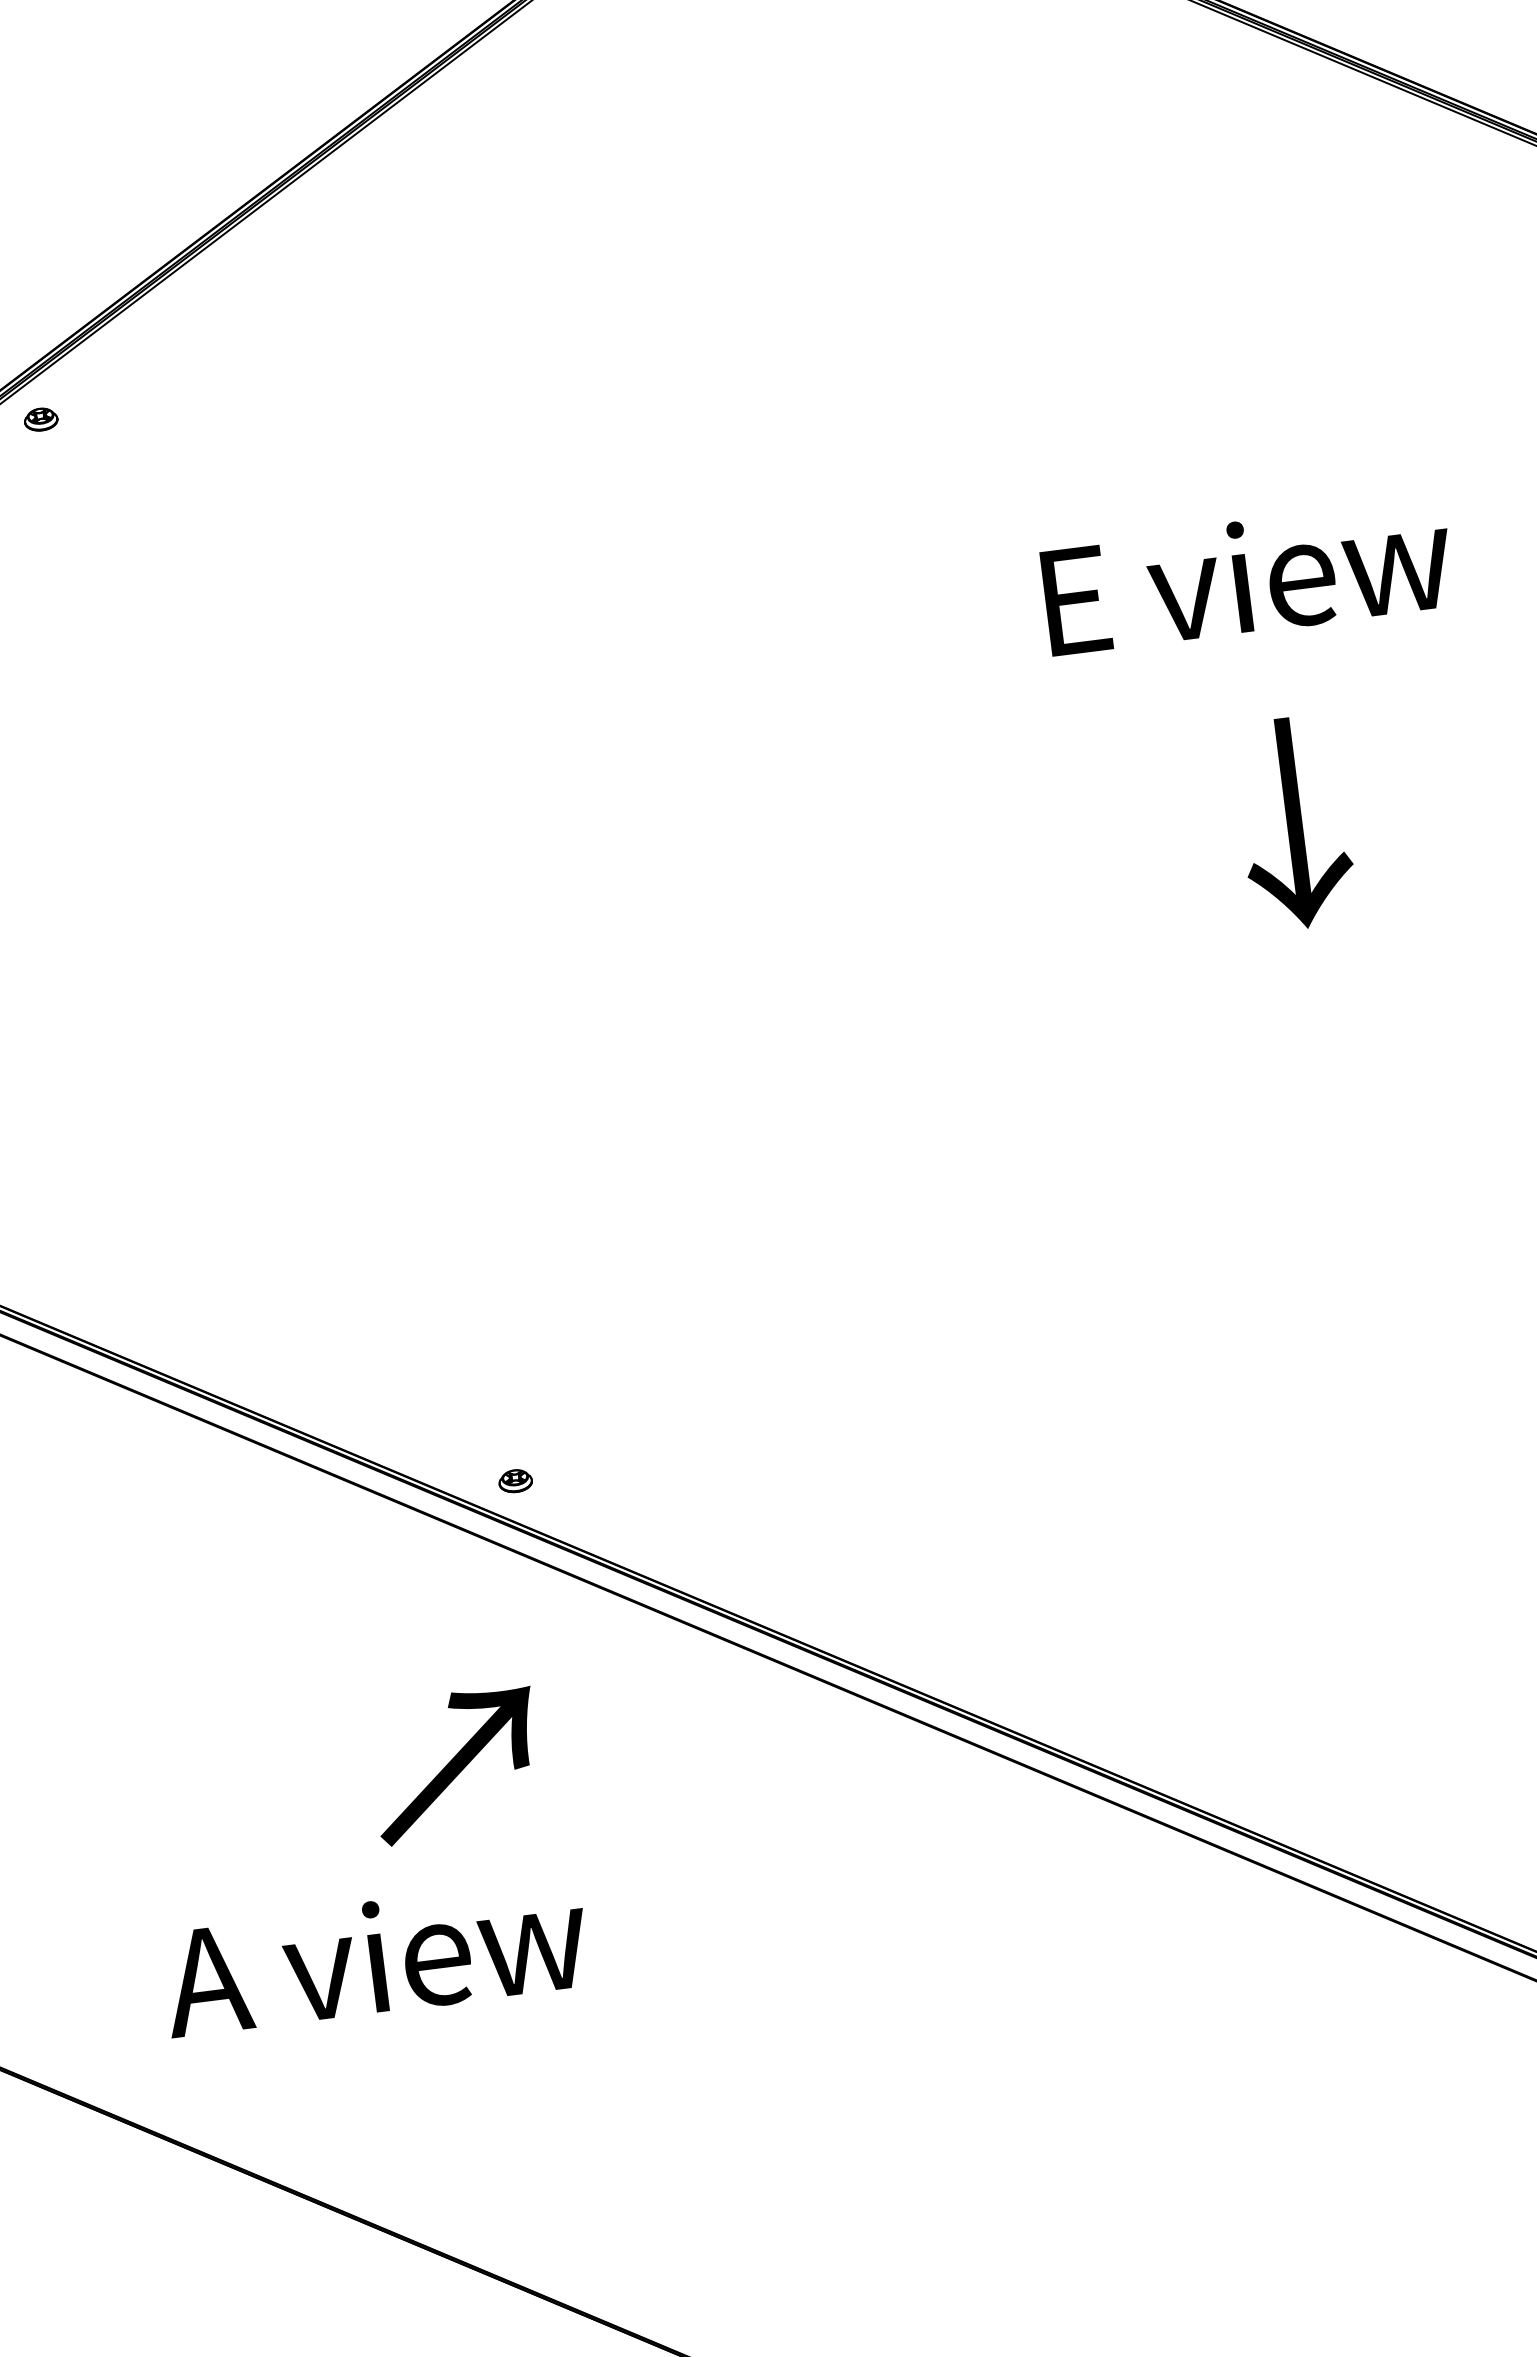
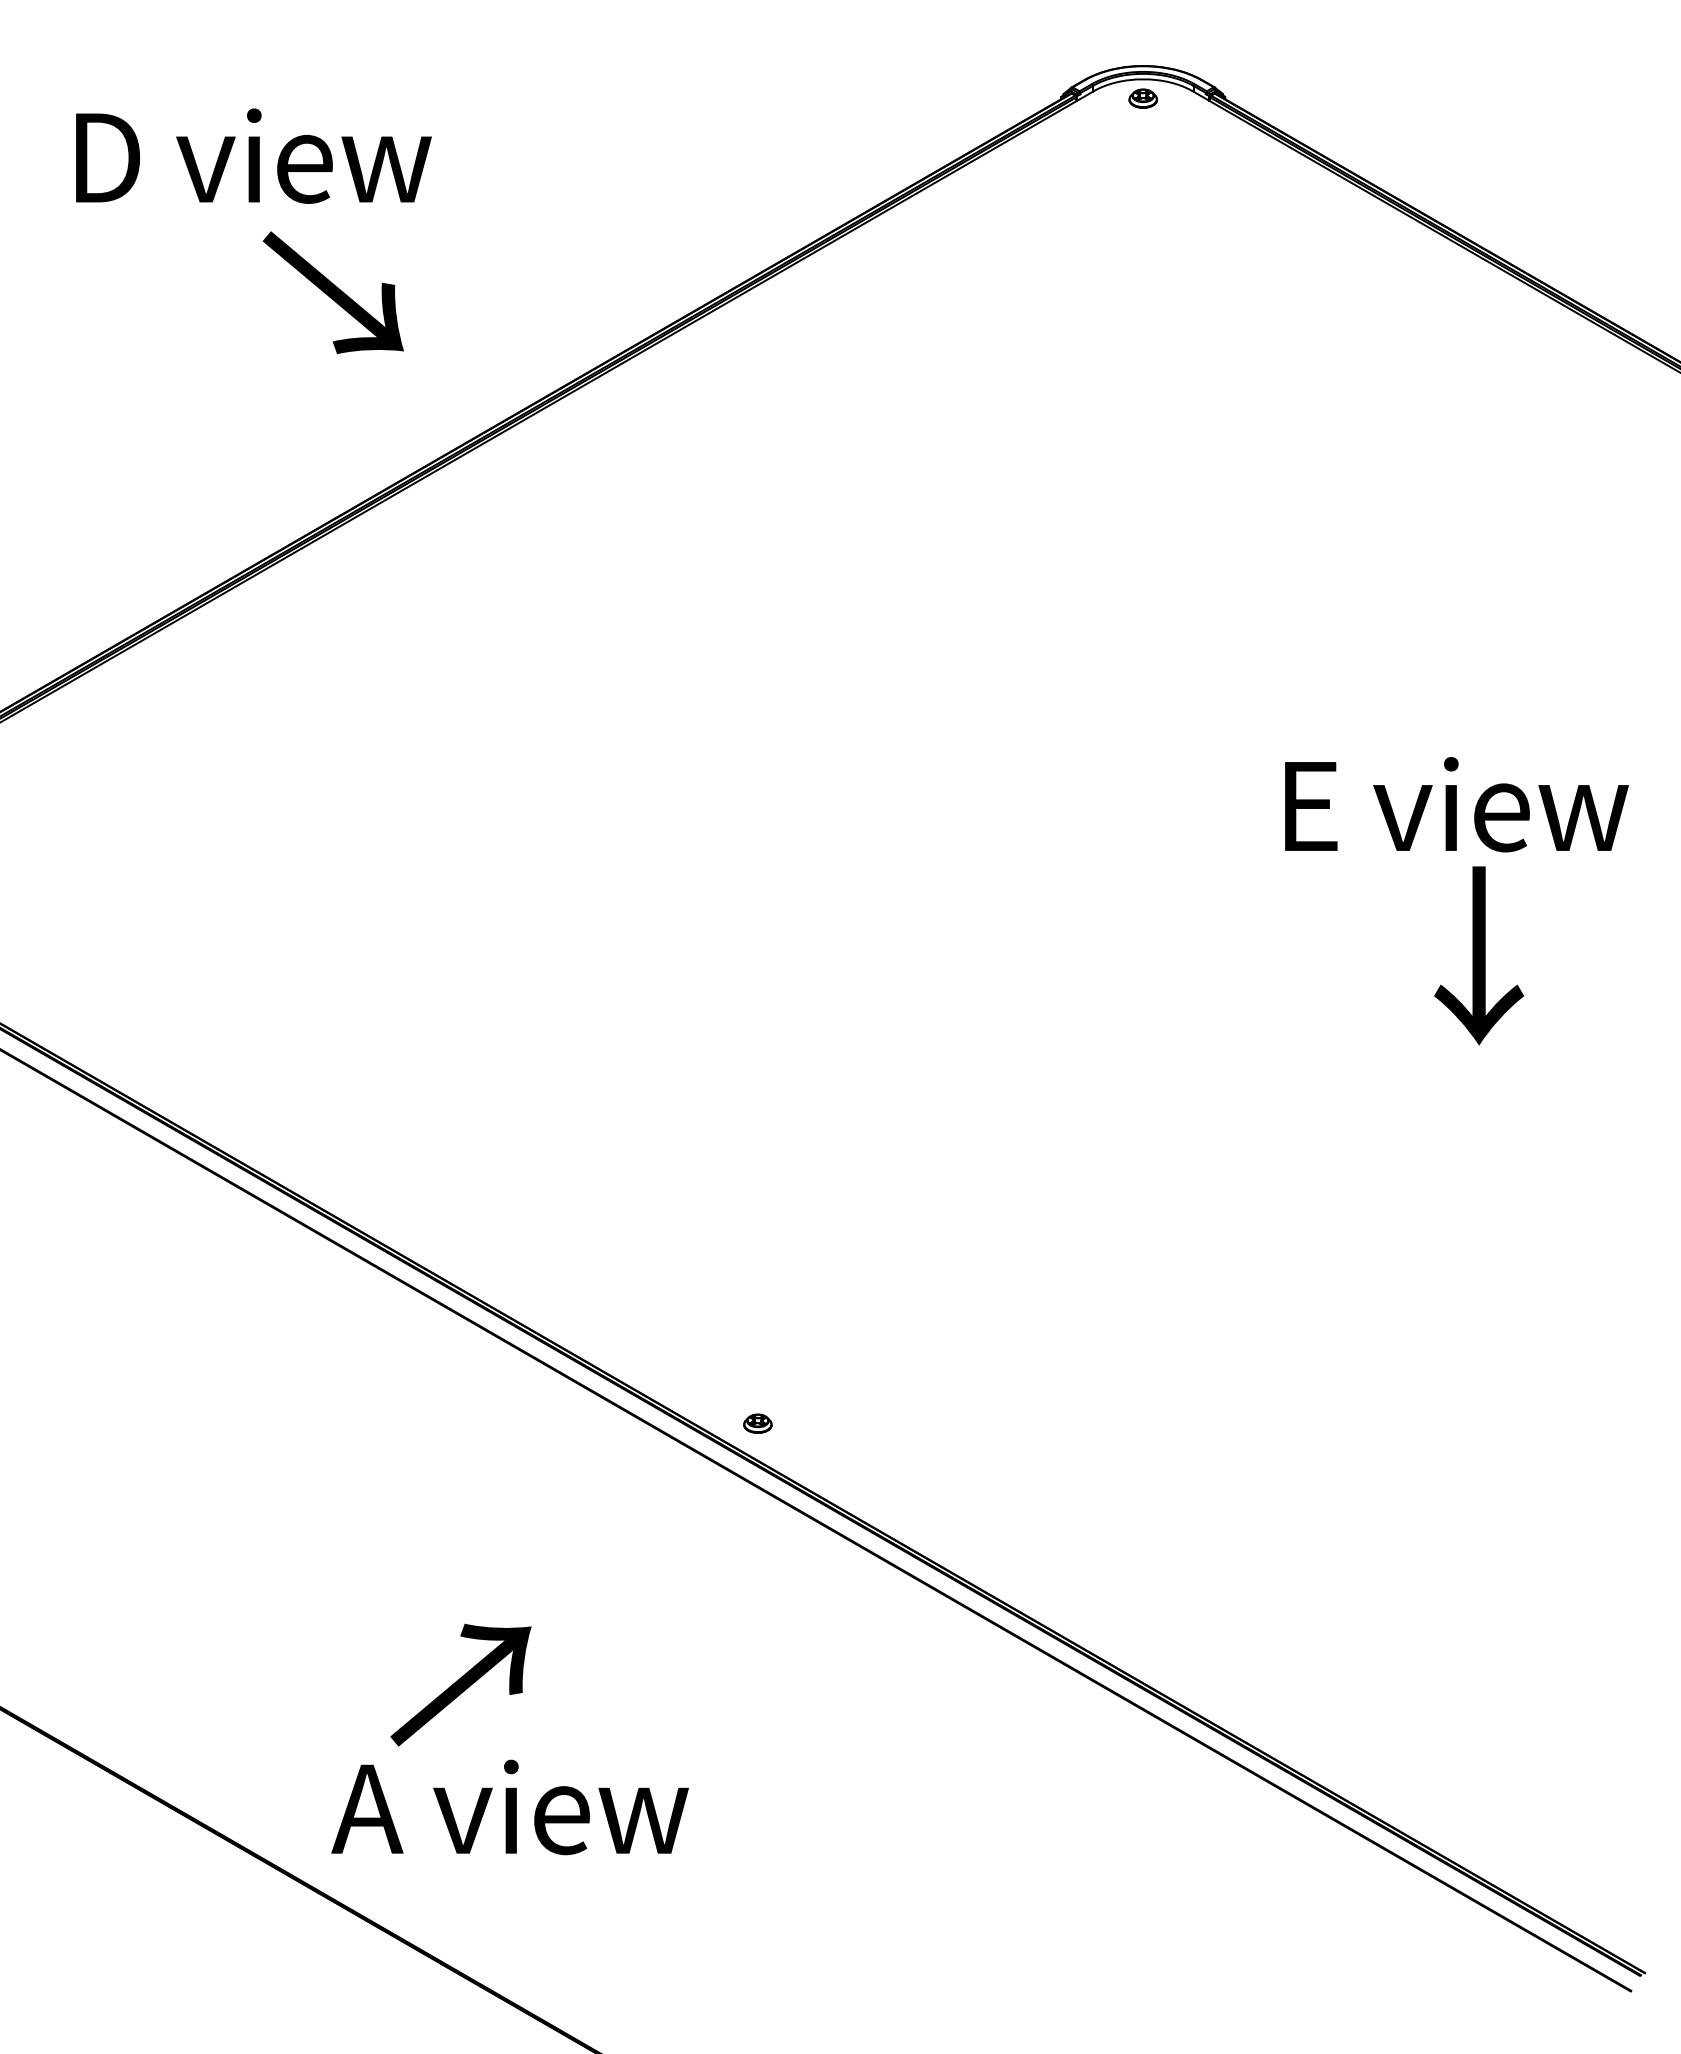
part: (40, 419) -> (472, 485), removed
text: (1247, 576) -> (1456, 804), moved
text: (455, 1764) -> (460, 1684), moved
text: (374, 1957) -> (509, 1807), moved

